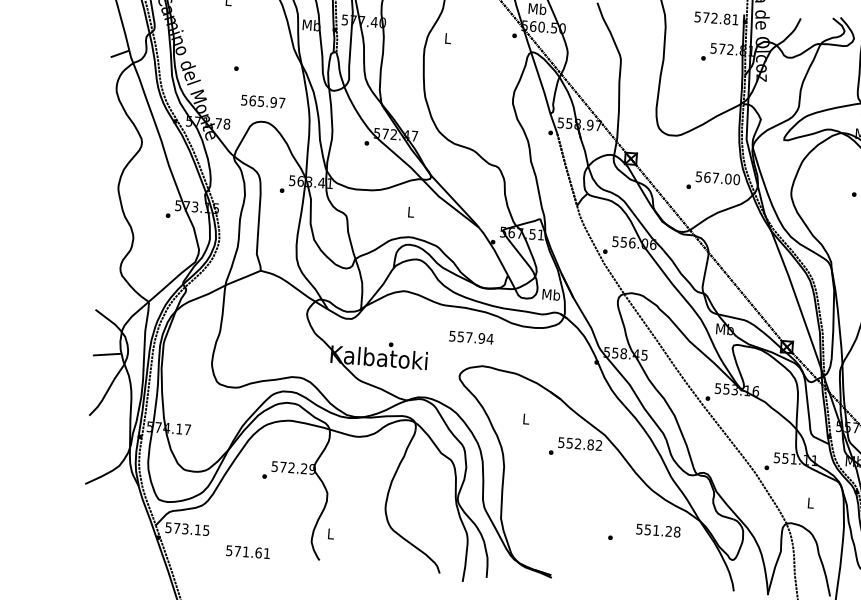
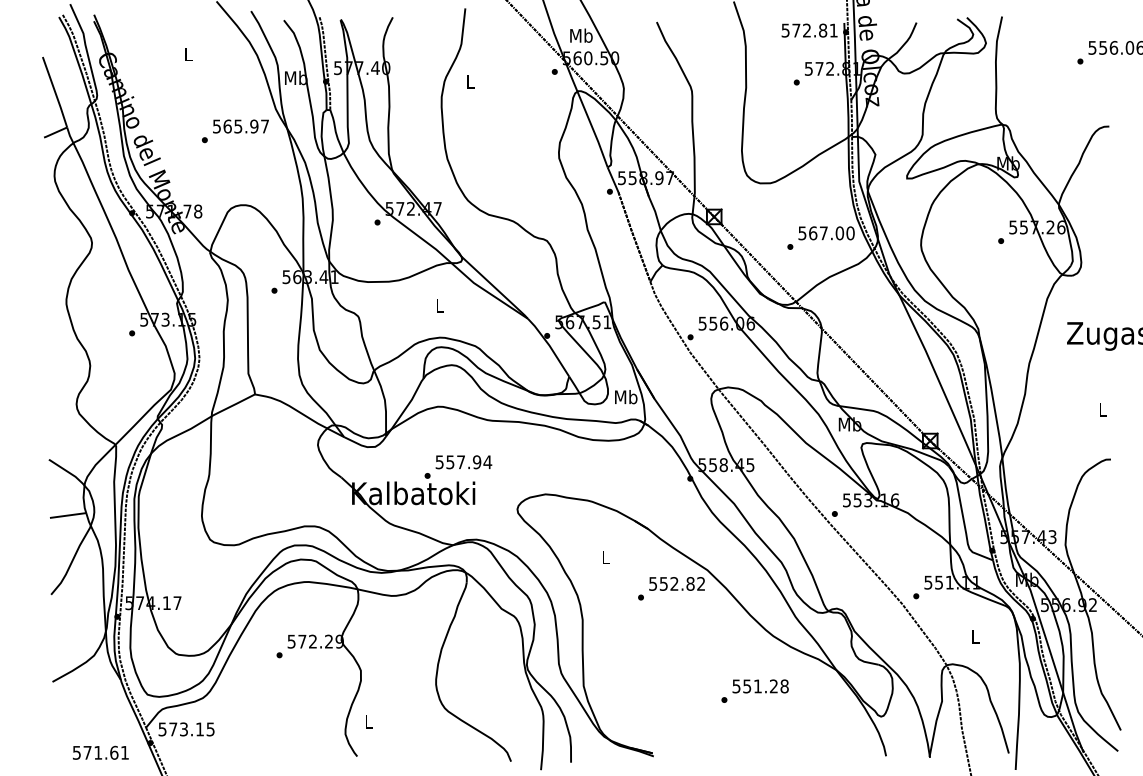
text: (262, 101) -> (240, 126), moved
text: (471, 337) -> (463, 462), moved
text: (658, 530) -> (760, 686), moved
text: (247, 551) -> (100, 752), moved

